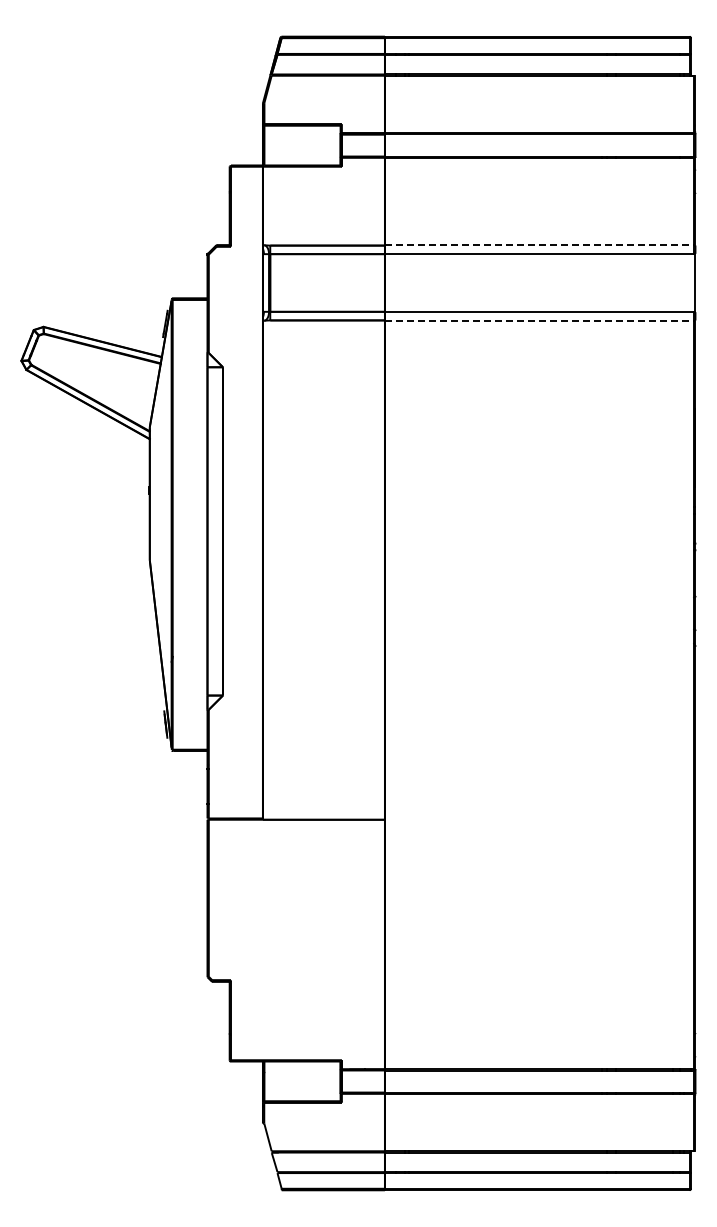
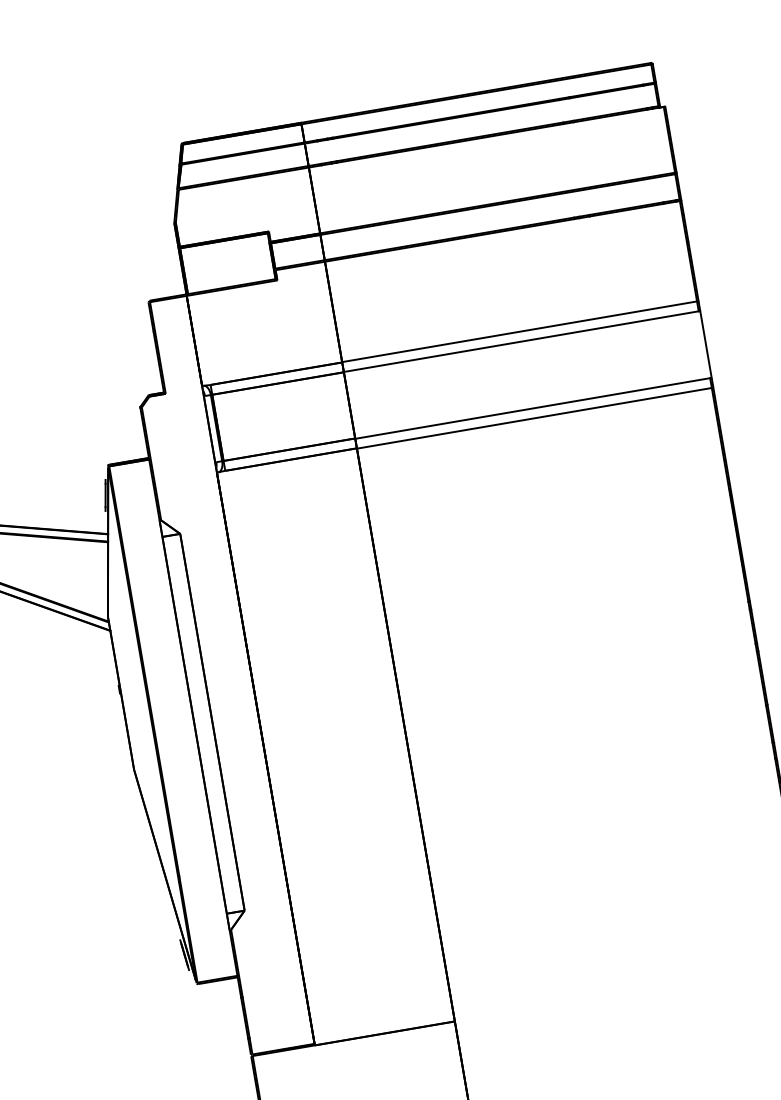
line: (539, 245) -> (519, 332), dashed -> solid
line: (539, 320) -> (534, 418), dashed -> solid

